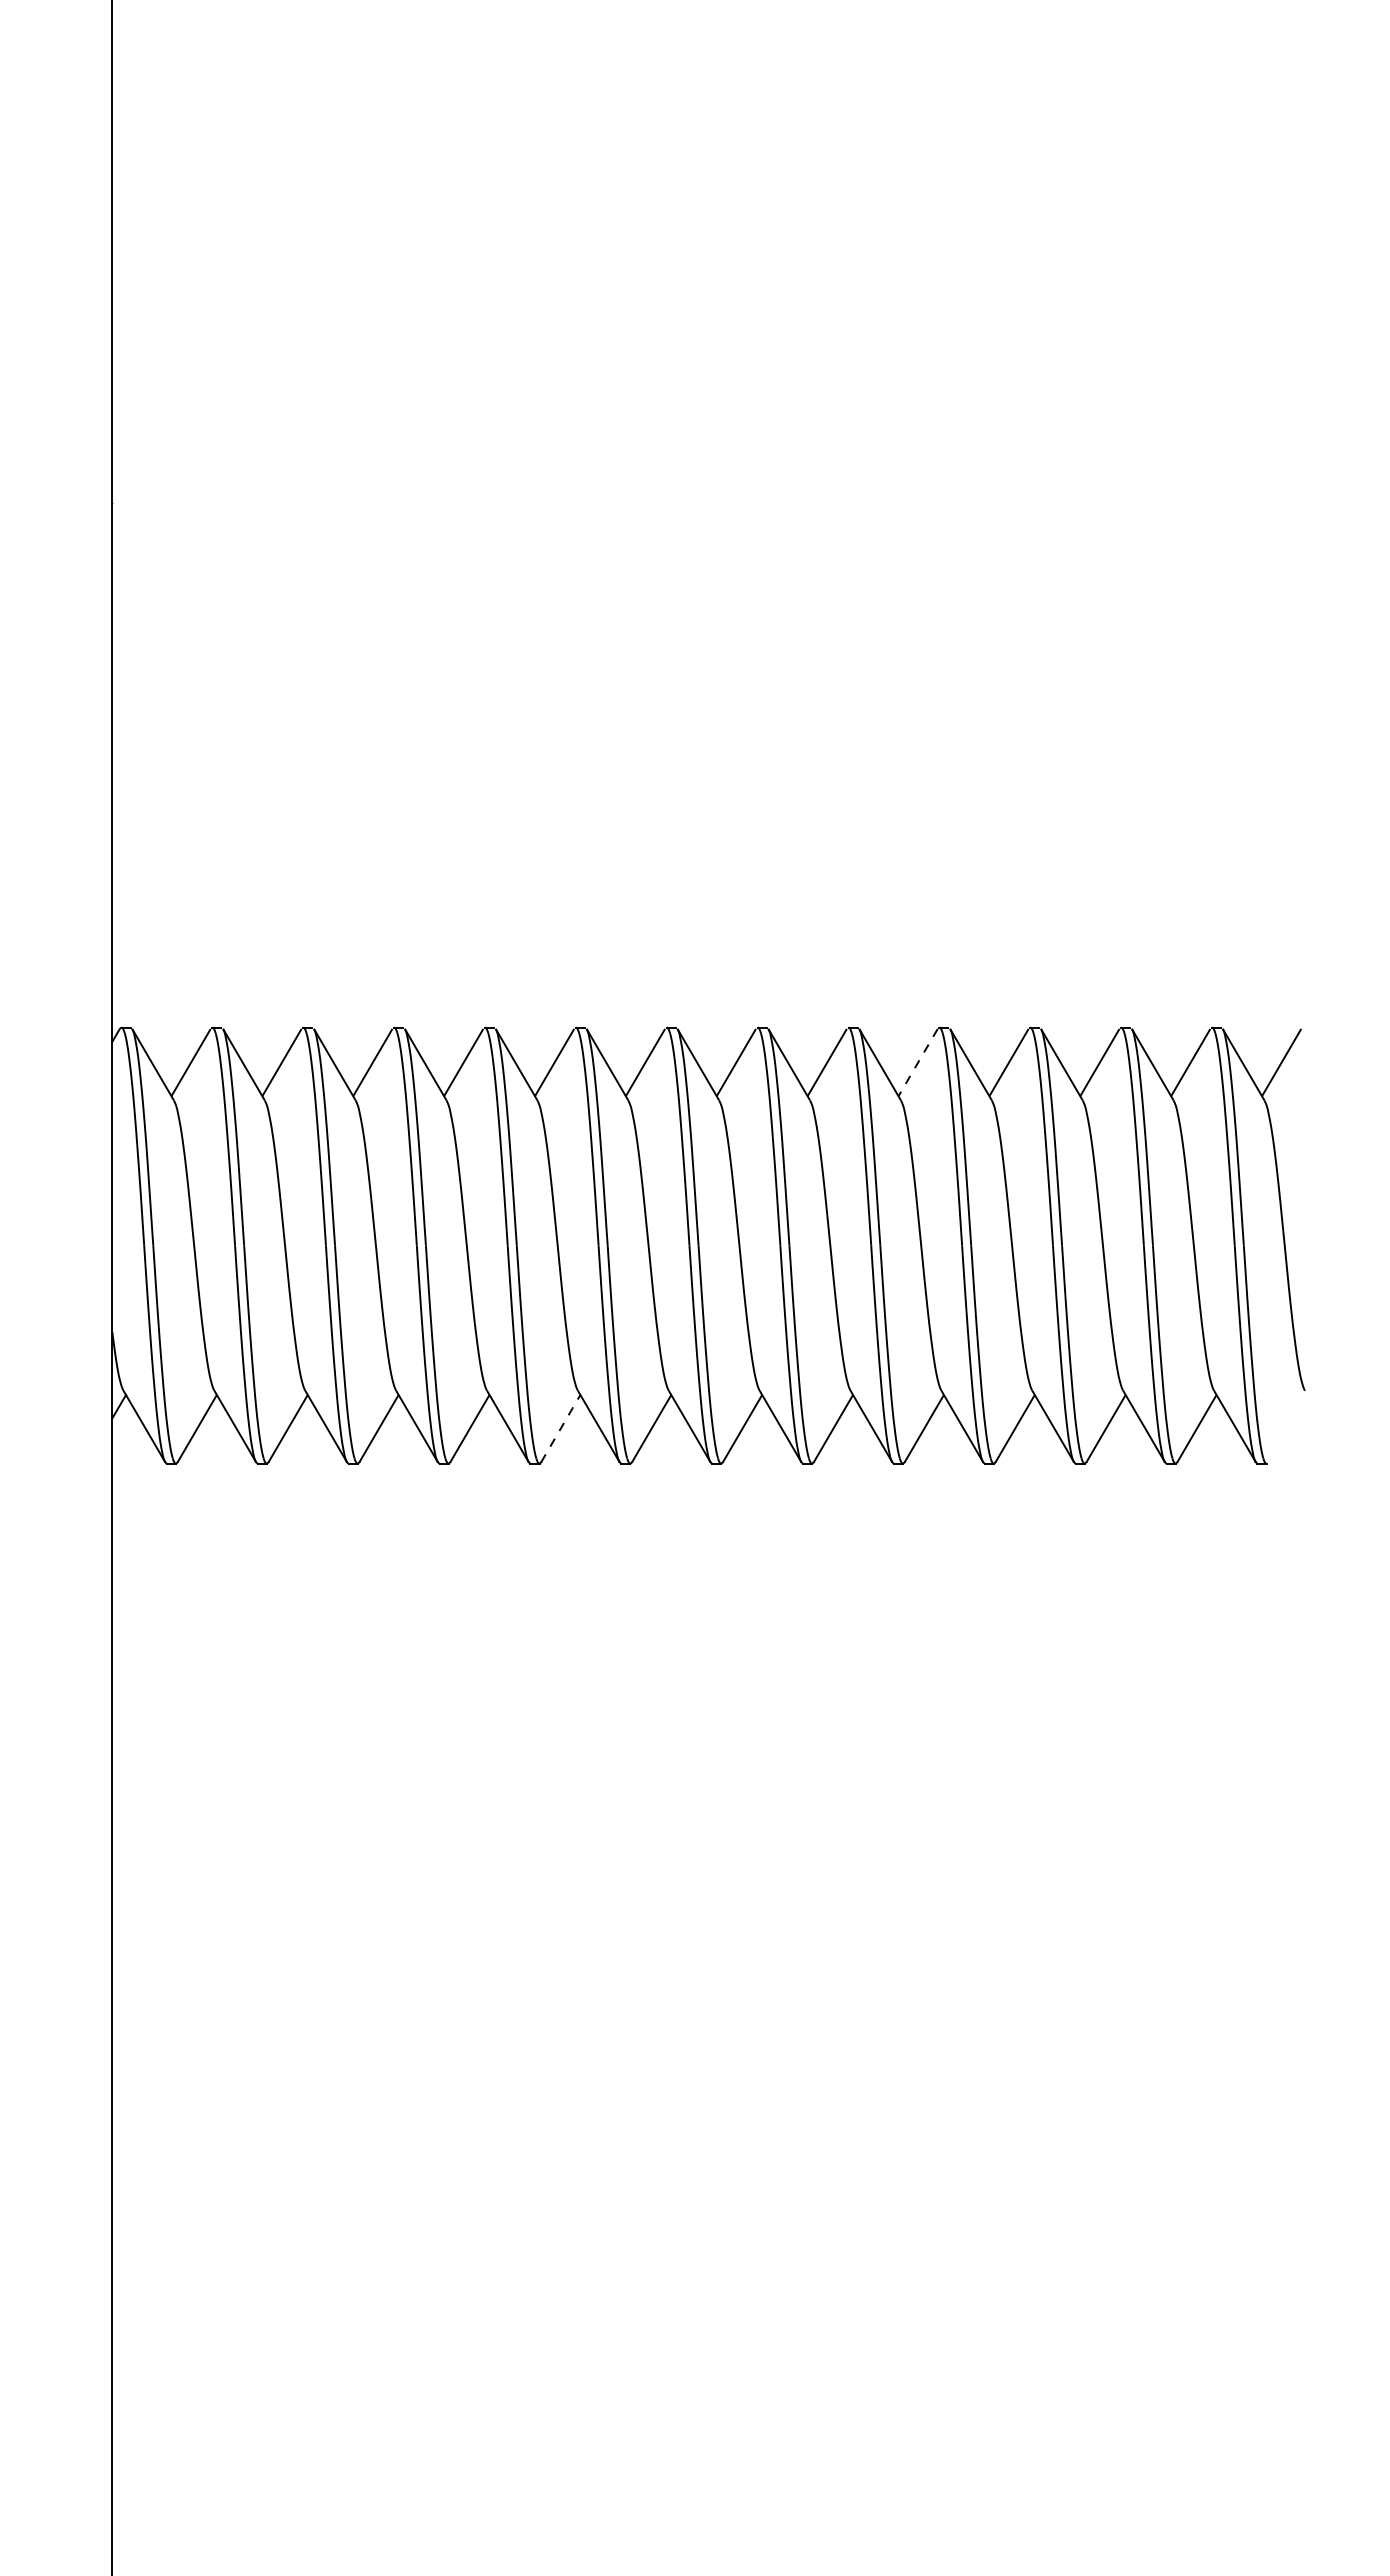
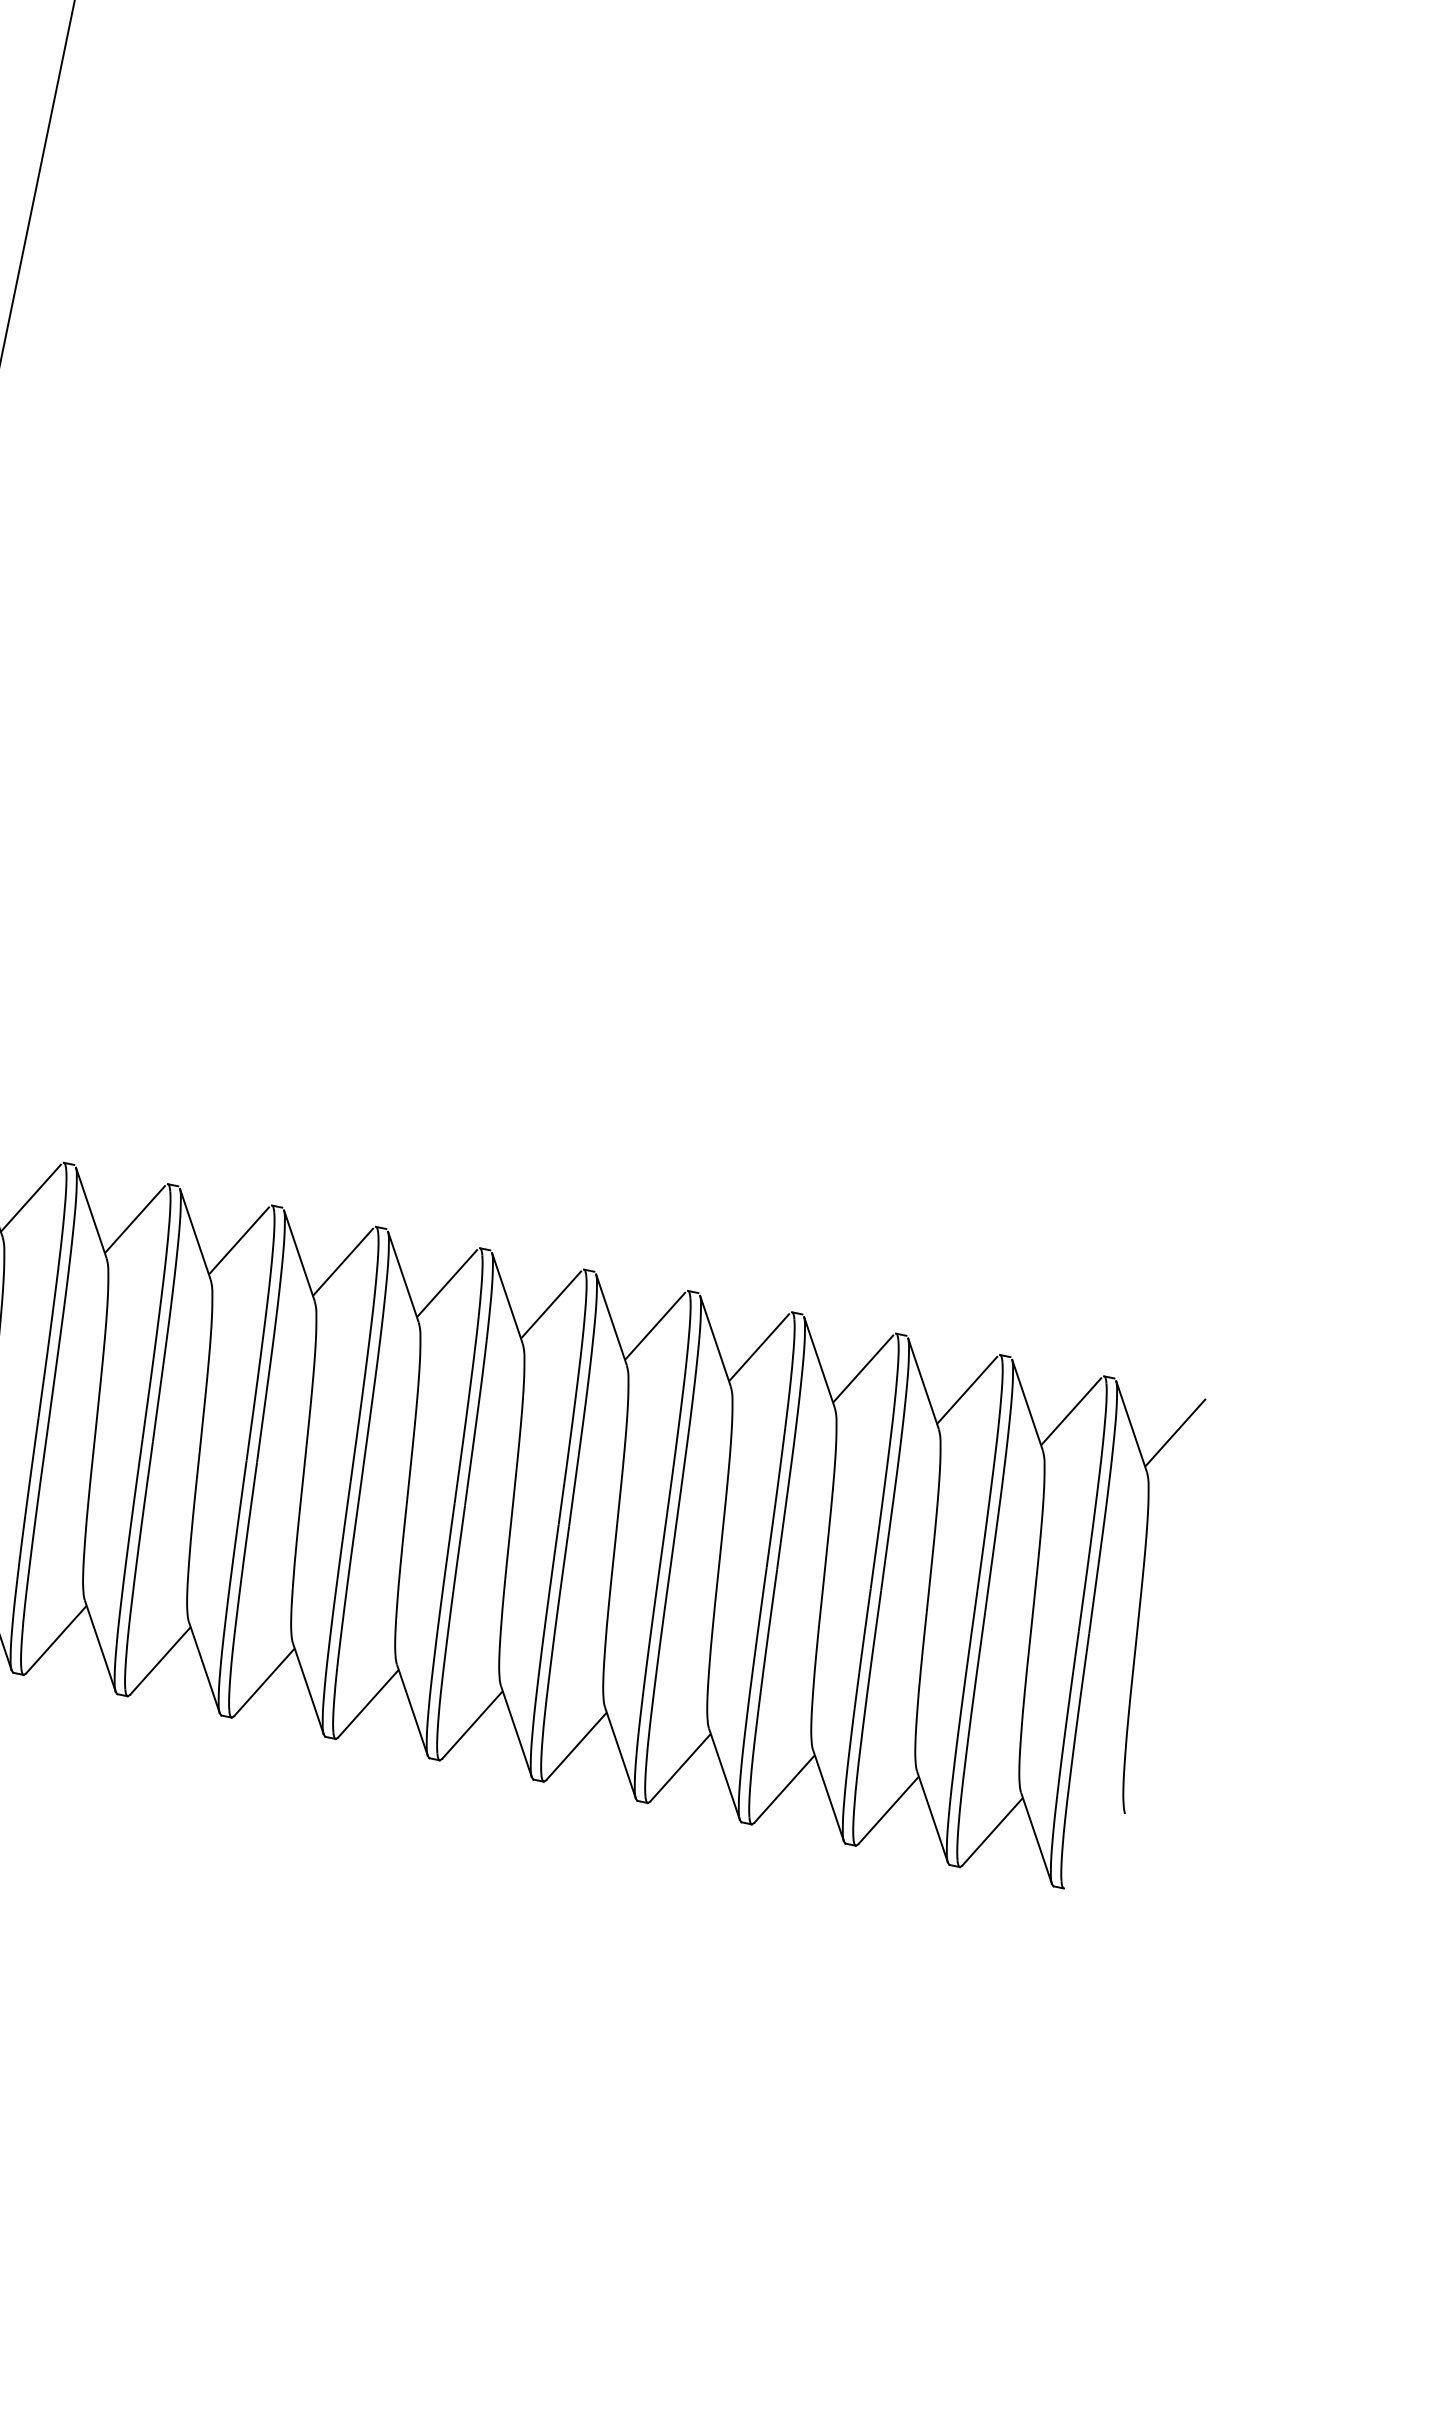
line: (917, 1063) -> (758, 1348), dashed -> solid
line: (561, 1428) -> (265, 1682), dashed -> solid

